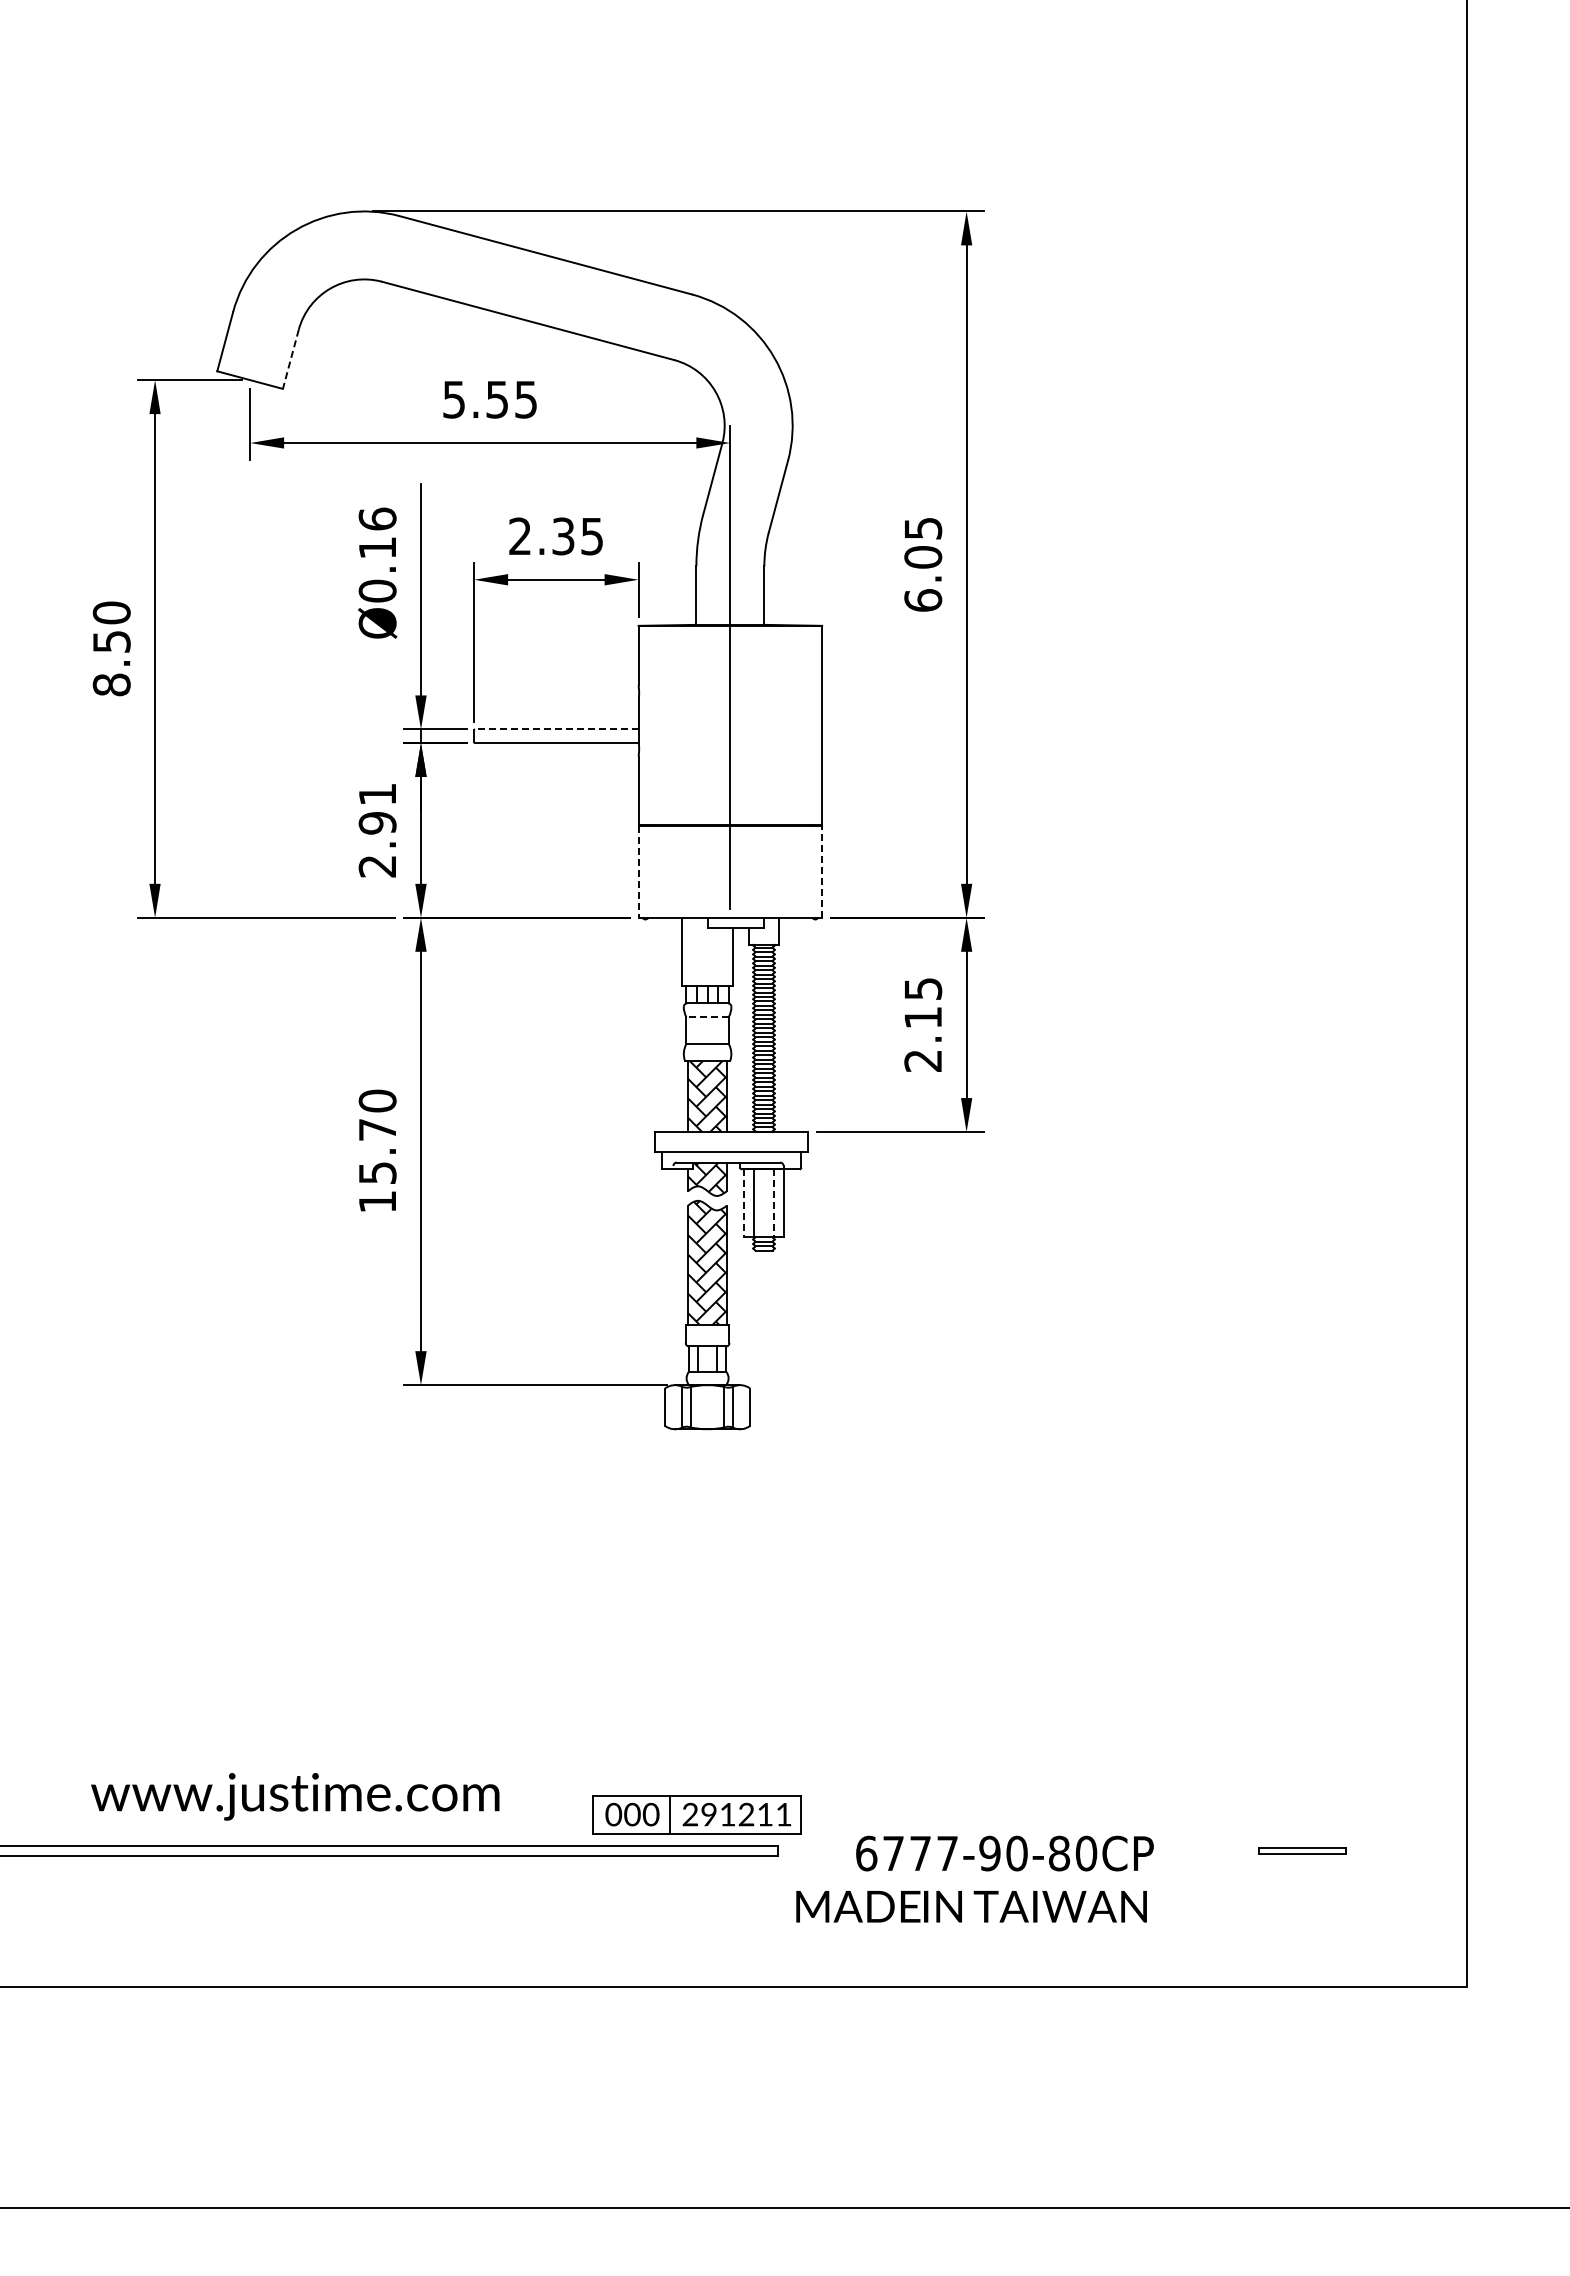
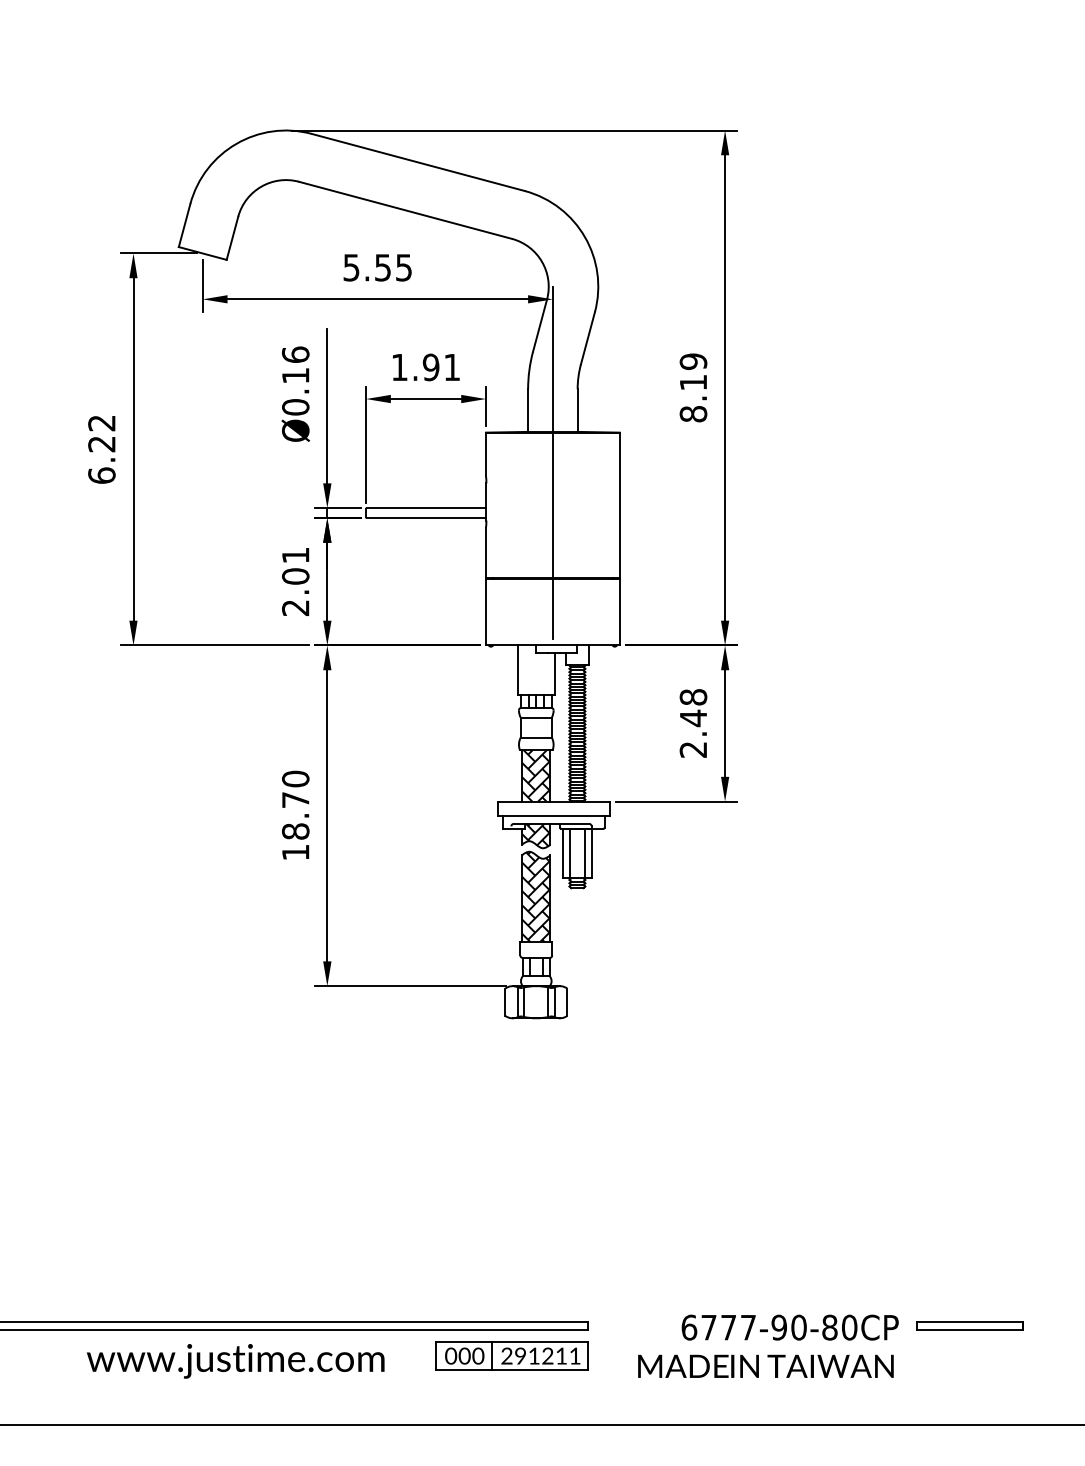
line: (290, 359) -> (232, 238), dashed -> solid
text: (555, 536) -> (425, 367), 2.35 -> 1.91
text: (923, 564) -> (693, 387), 6.05 -> 8.19
text: (111, 648) -> (101, 449), 8.50 -> 6.22
line: (556, 729) -> (426, 508), dashed -> solid
text: (377, 822) -> (295, 575), 2.91 -> 2.01
line: (638, 871) -> (485, 611), dashed -> solid
line: (822, 871) -> (620, 611), dashed -> solid
text: (923, 1003) -> (693, 707), 2.15 -> 2.48
line: (707, 1016) -> (536, 717), dashed -> solid
text: (377, 1172) -> (295, 831), 15.70 -> 18.70
line: (744, 1203) -> (563, 853), dashed -> solid
line: (773, 1203) -> (584, 853), dashed -> solid
text: (295, 1796) -> (235, 1361), moved
part: (696, 1814) -> (511, 1356), moved
part: (1302, 1850) -> (969, 1325), size x1.67
text: (1004, 1853) -> (789, 1327), moved
text: (971, 1906) -> (765, 1366), moved

